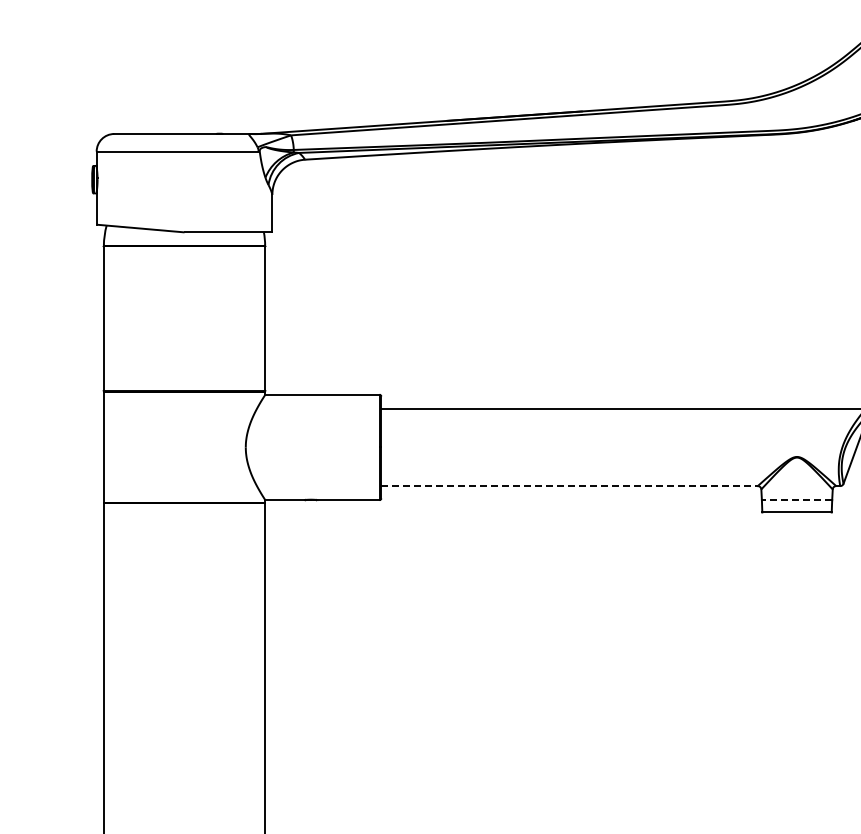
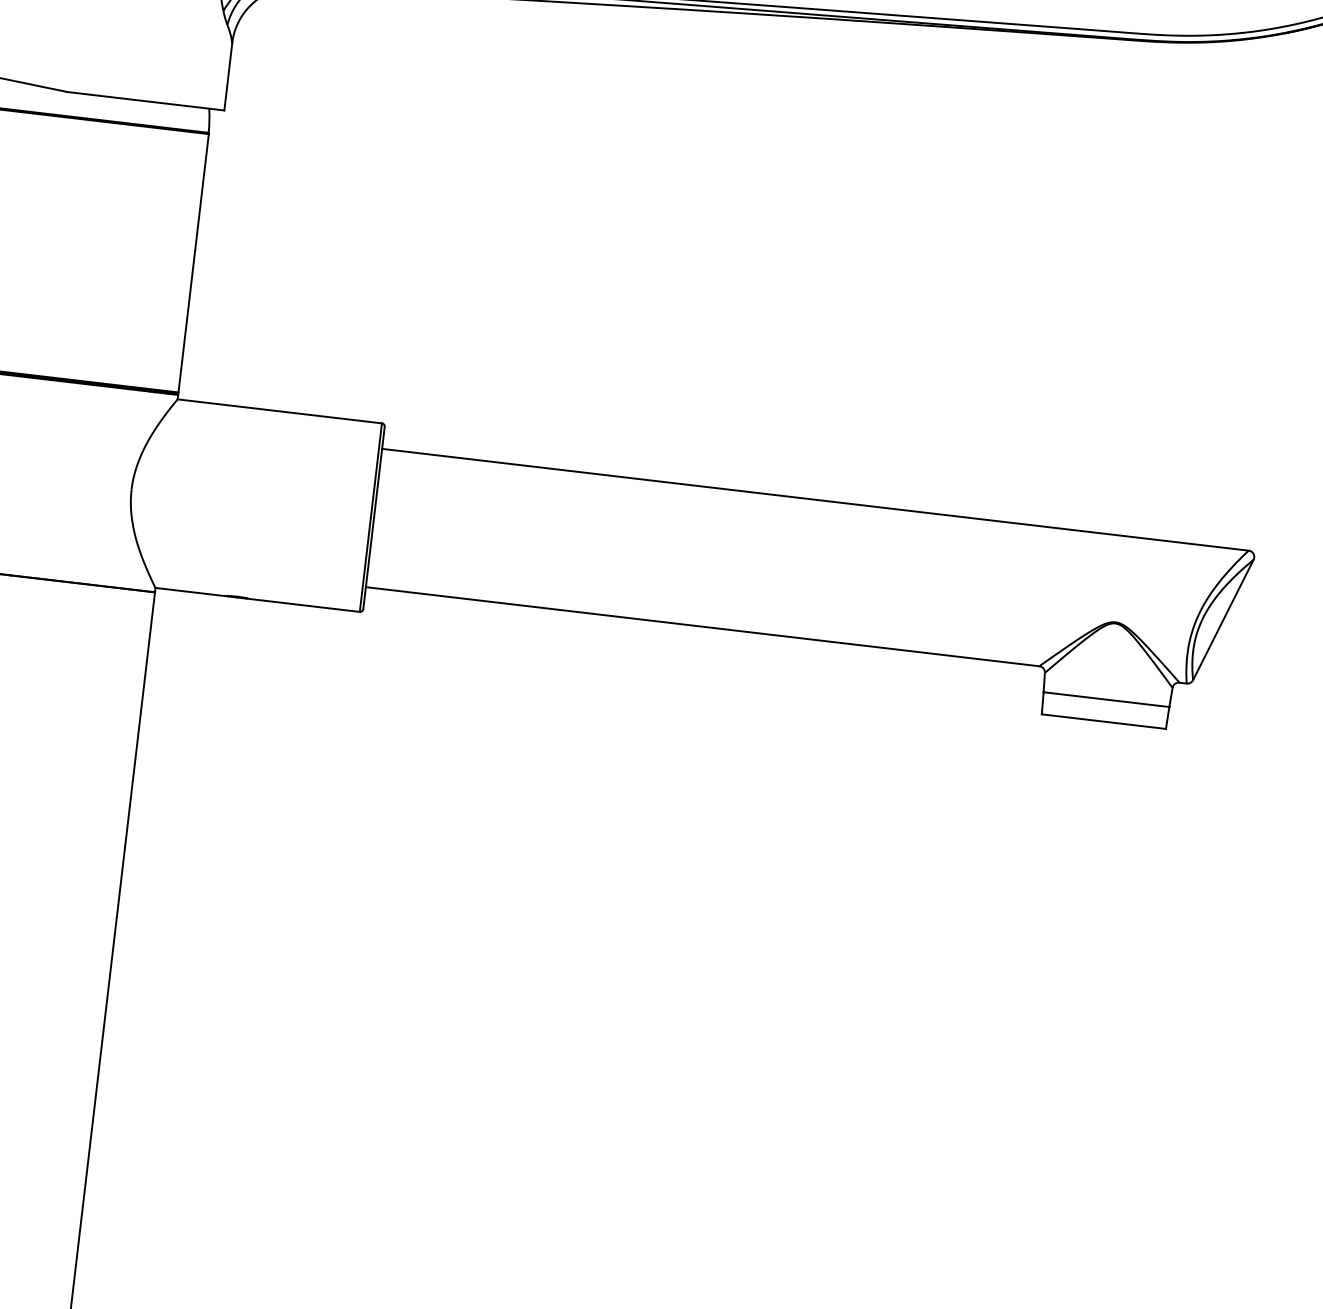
line: (570, 486) -> (704, 627), dashed -> solid
line: (796, 500) -> (1105, 700), dashed -> solid

